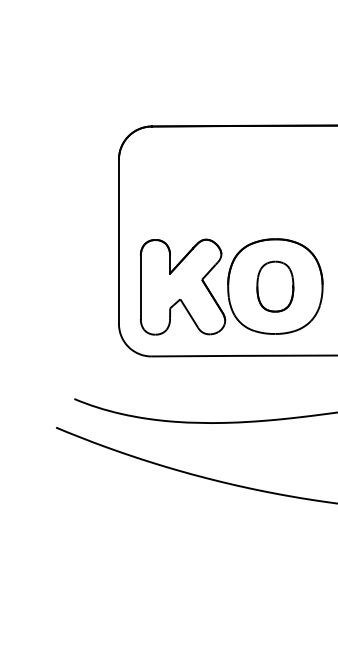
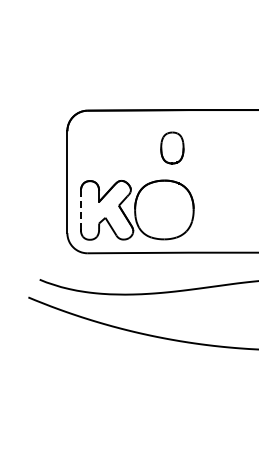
part: (275, 285) -> (172, 147), moved
line: (140, 287) -> (80, 210), solid -> dashed

